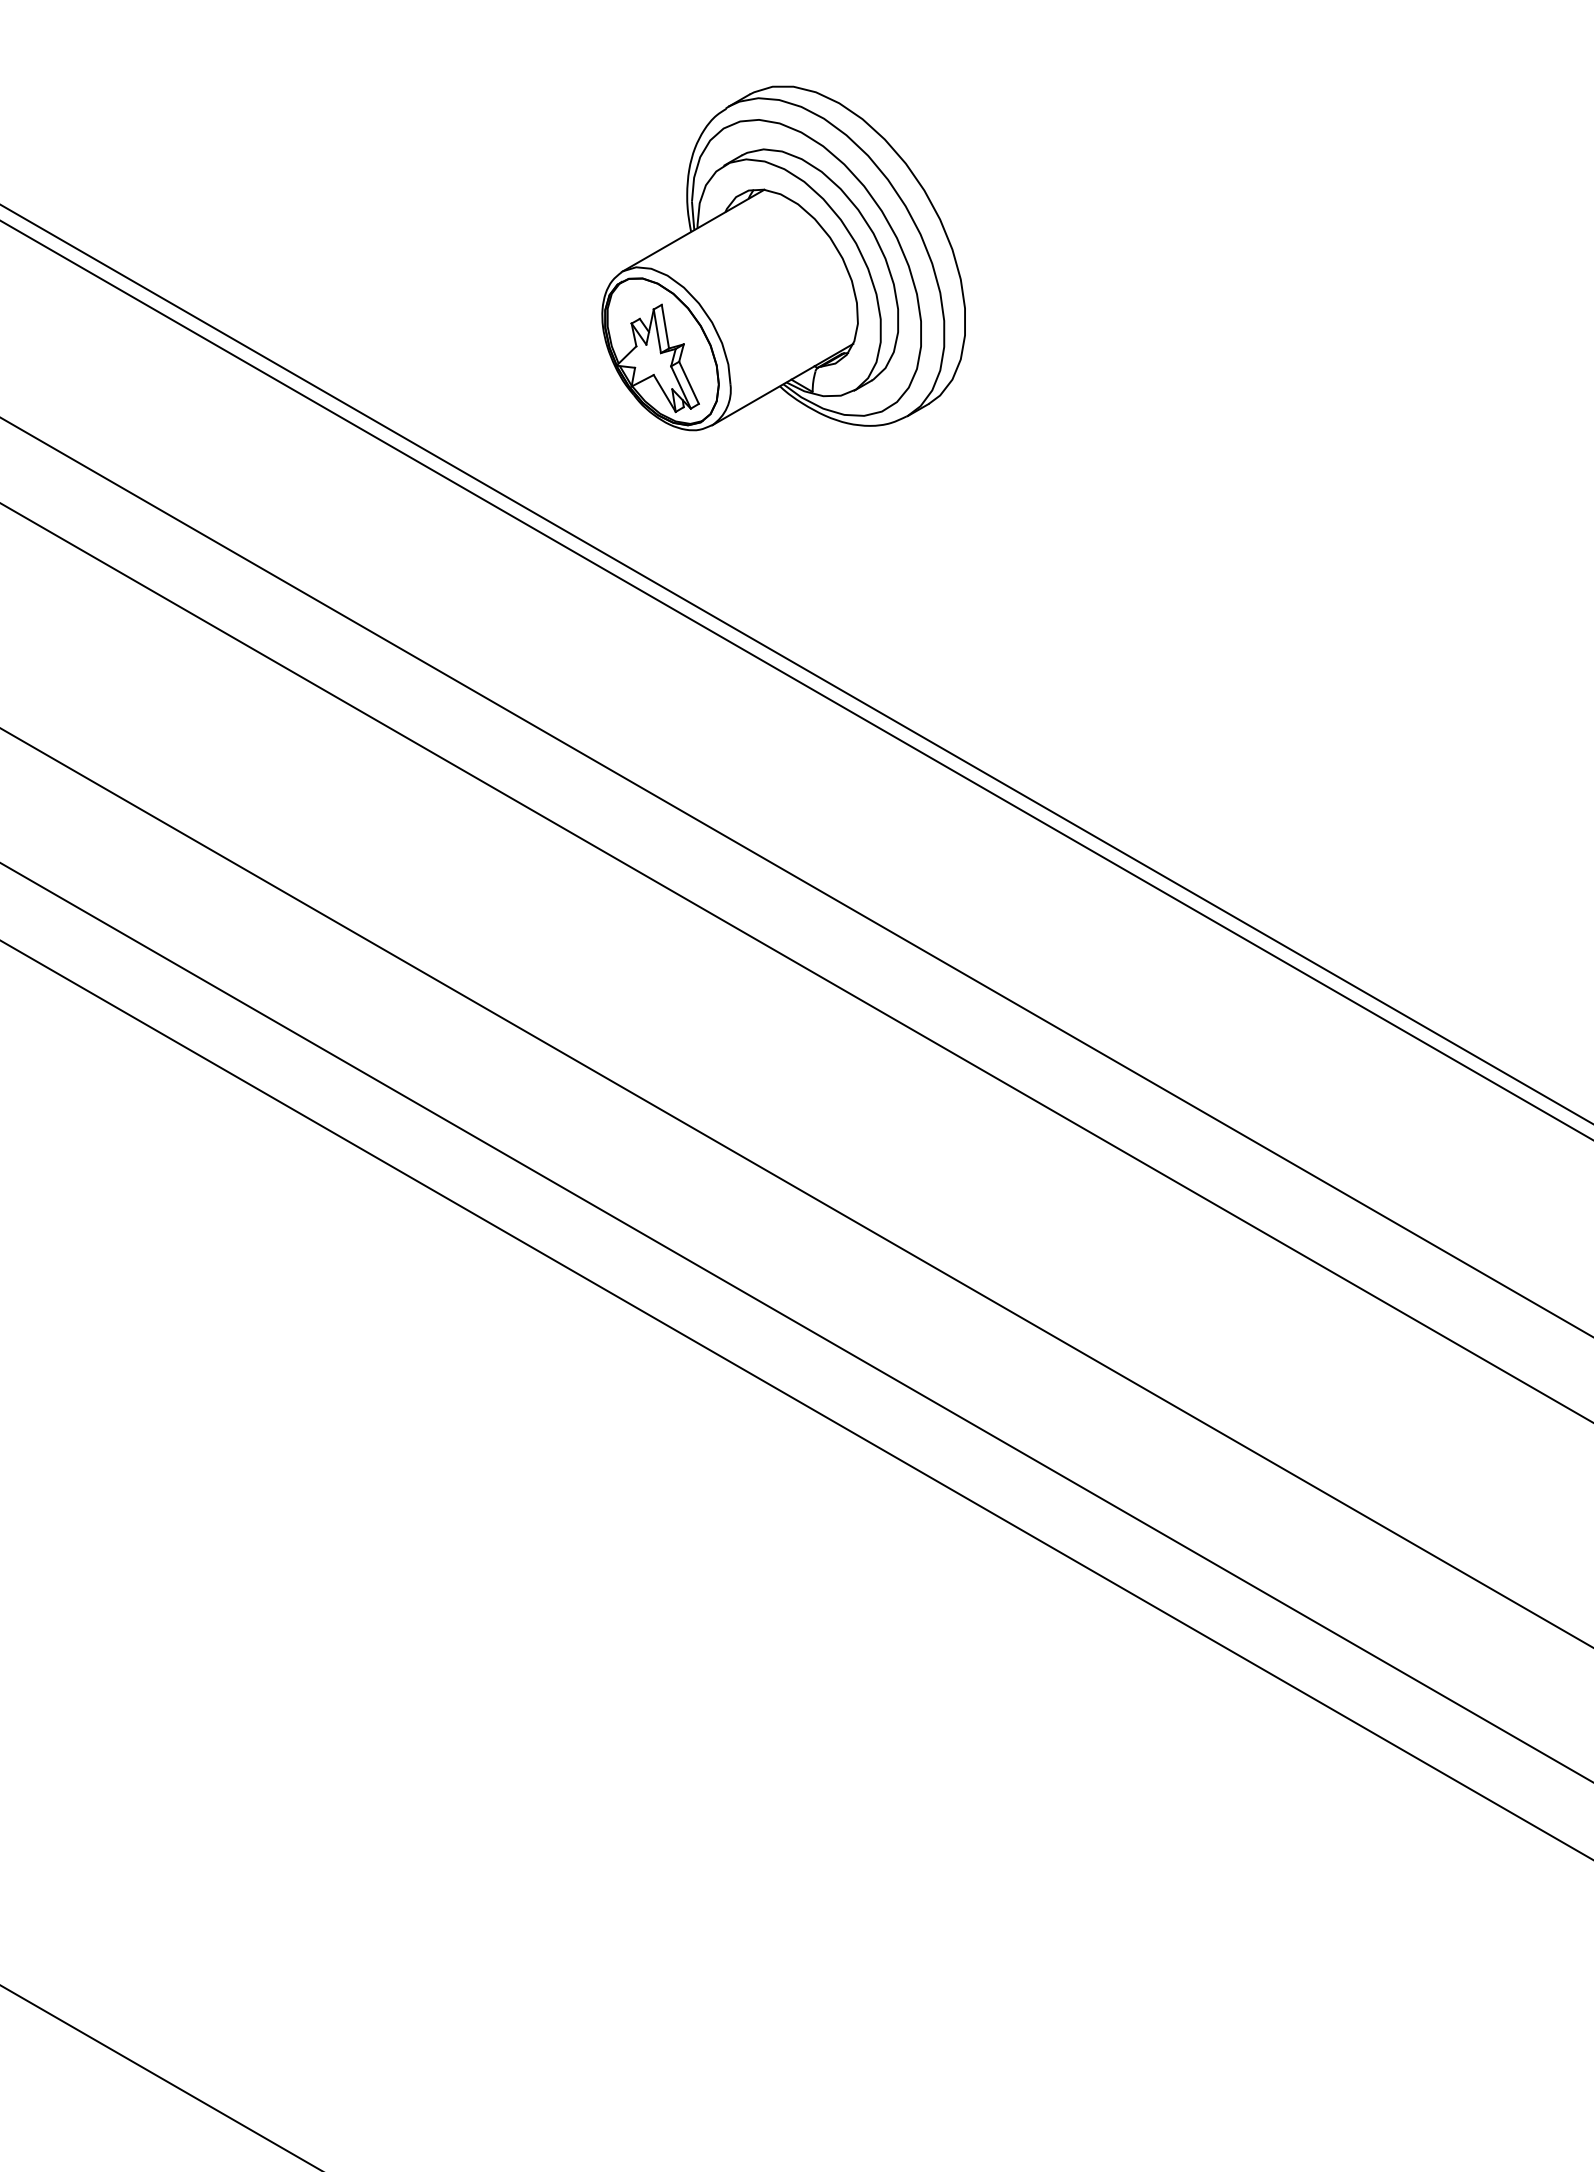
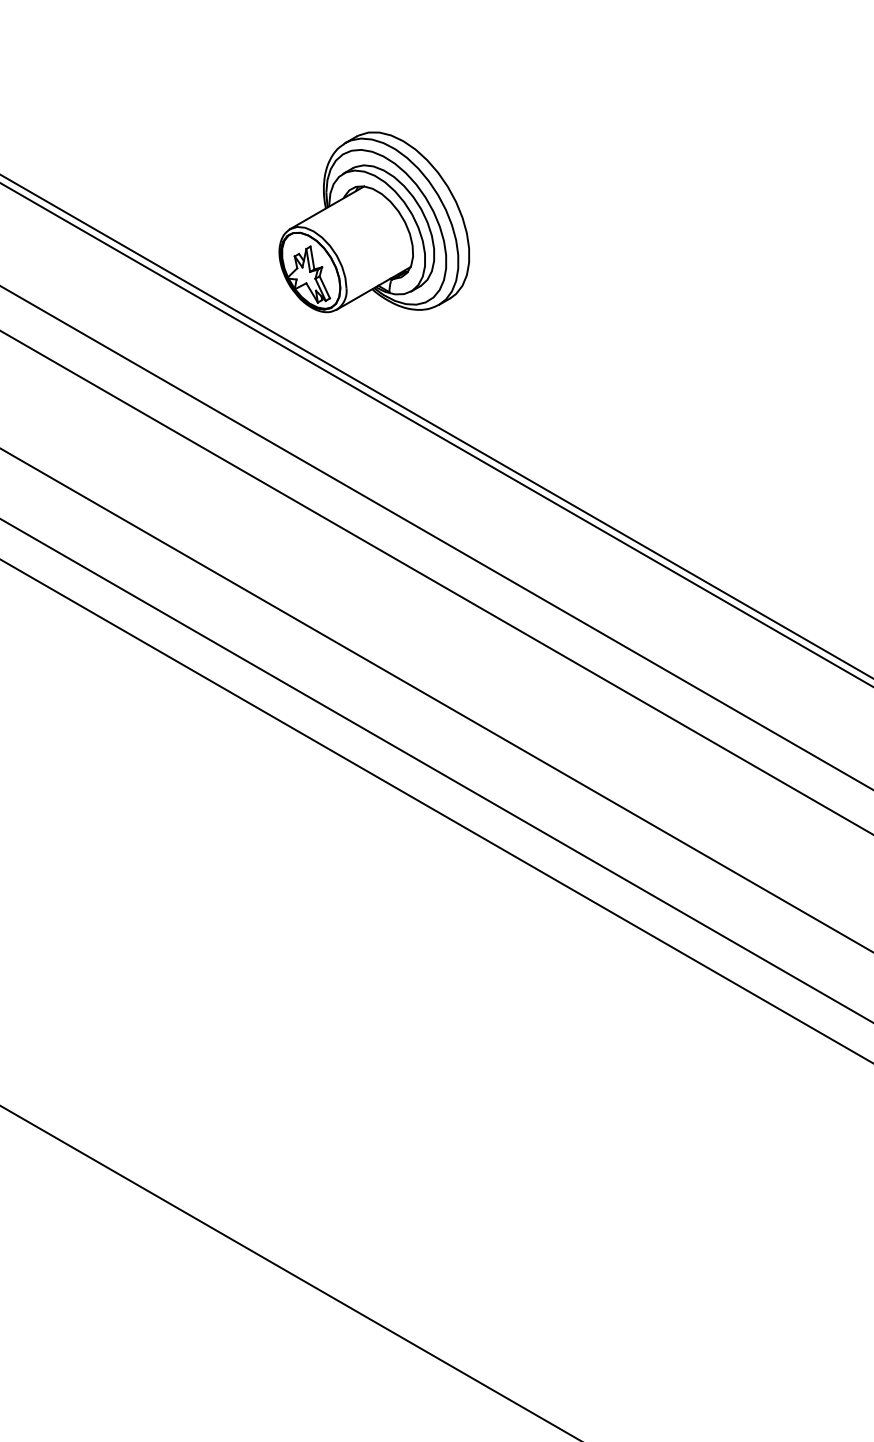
part: (782, 258) -> (373, 222), moved

